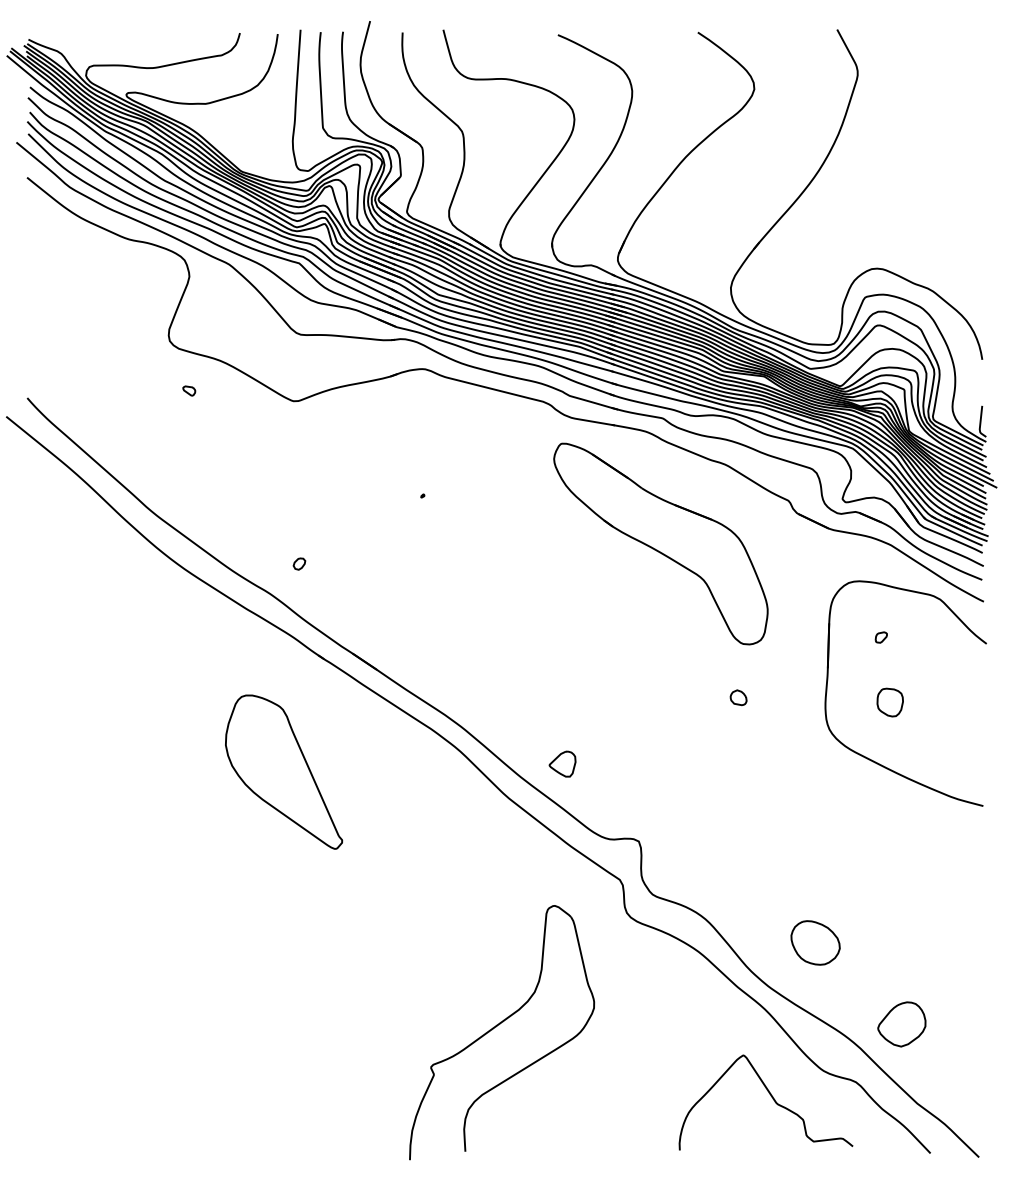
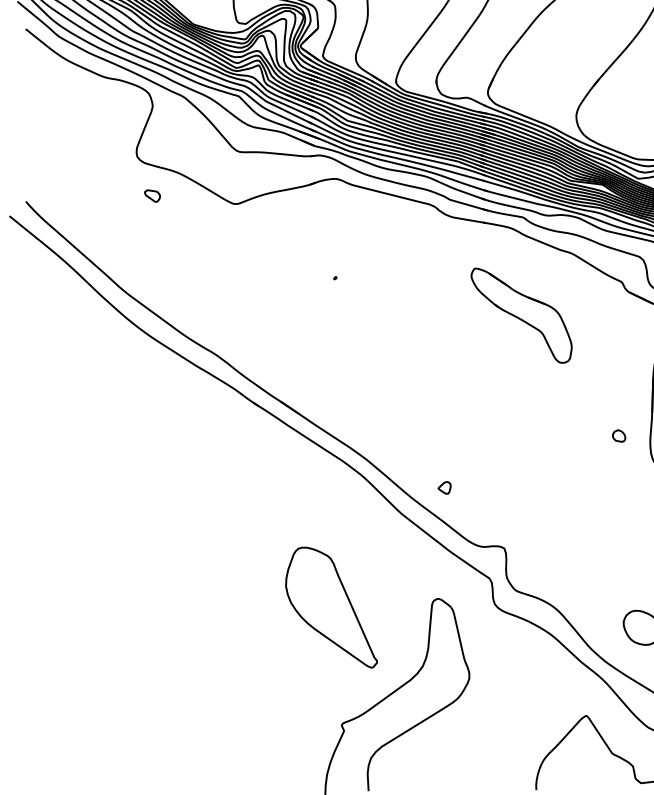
part: (189, 390) -> (152, 195), size x1.6
part: (660, 543) -> (521, 315), size x0.6
part: (299, 563) -> (238, 330), removed
part: (738, 697) -> (619, 435), moved
part: (562, 763) -> (444, 487), size x0.6
part: (284, 771) -> (331, 607), moved

